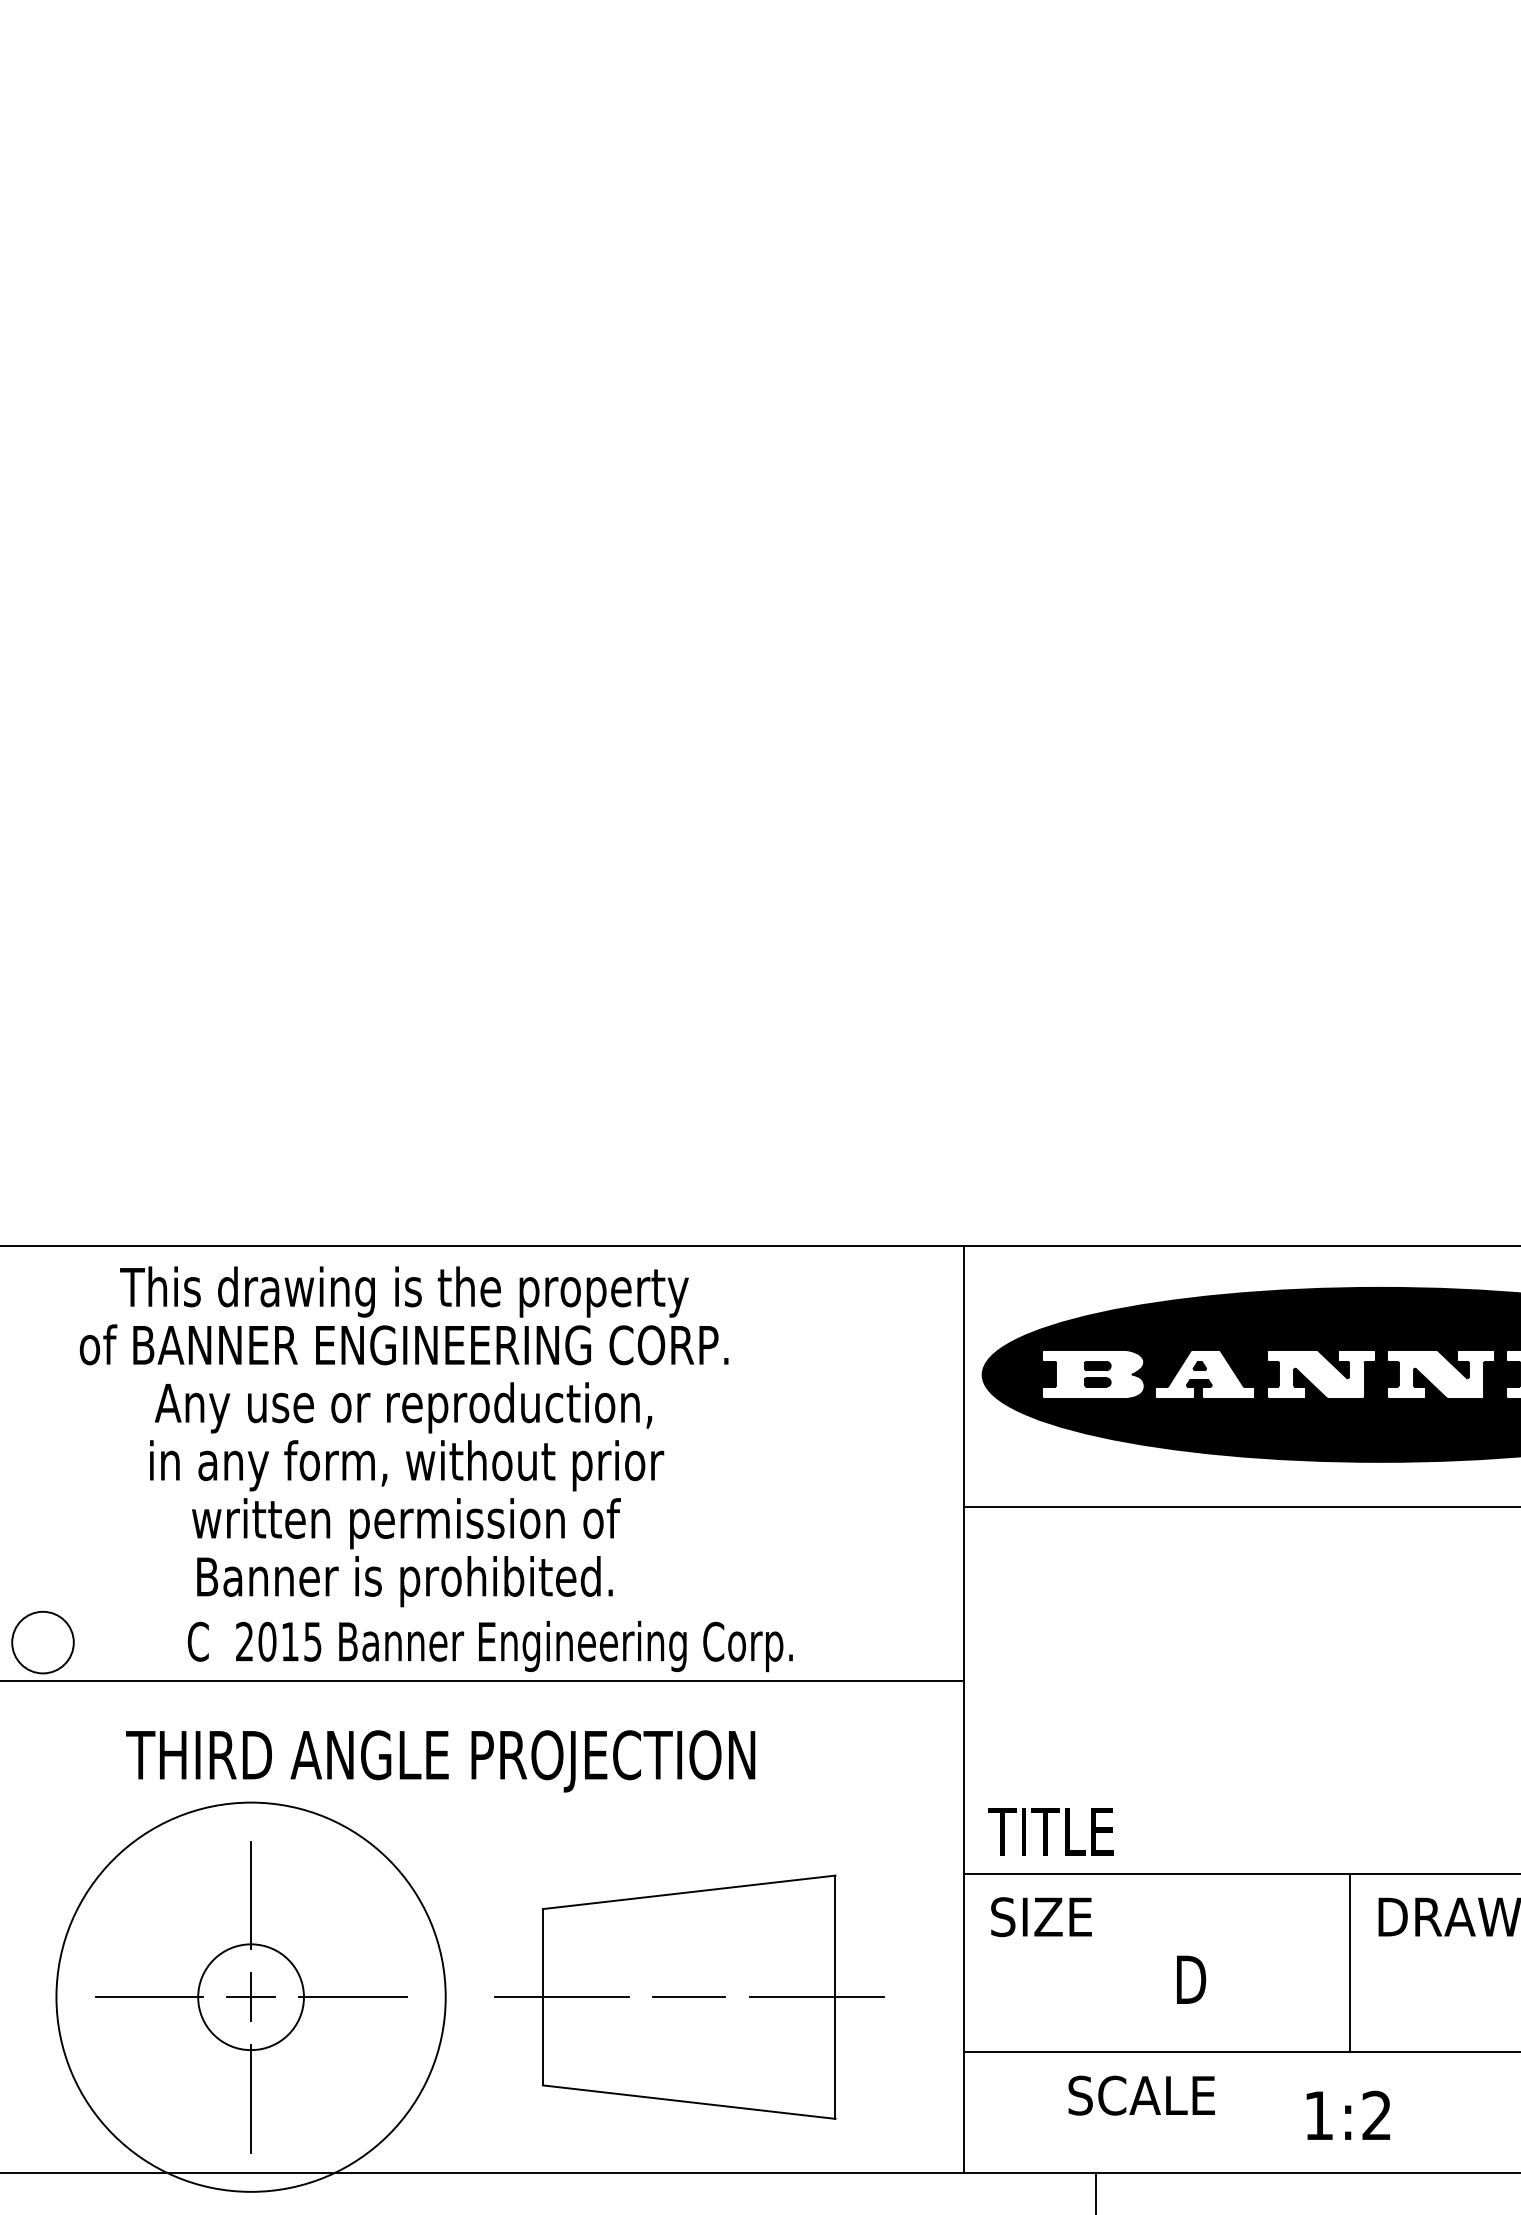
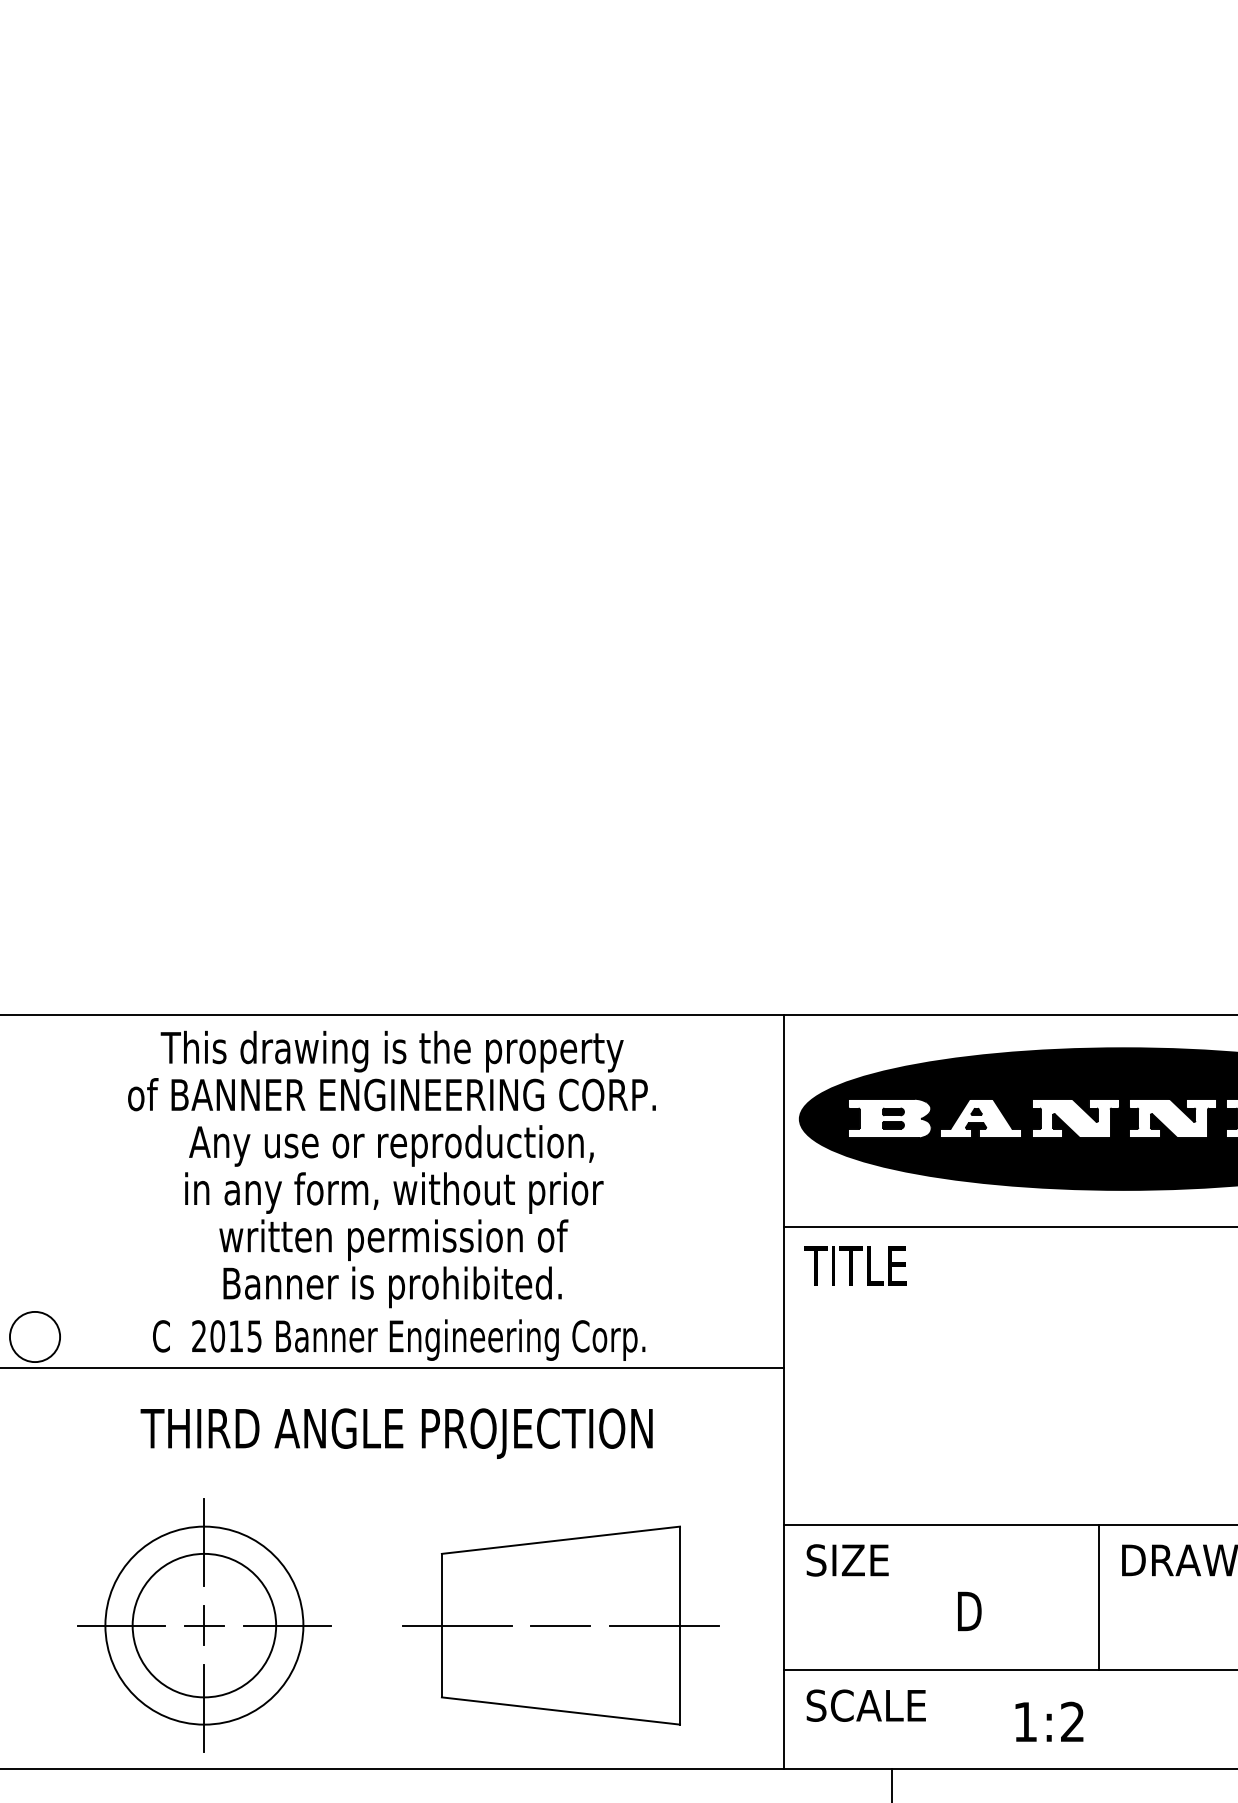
text: (403, 1436) -> (391, 1169), moved
text: (440, 1761) -> (396, 1433), moved
text: (1051, 1831) -> (855, 1265), moved
circle: (251, 1997) -> (204, 1625), size x0.62
circle: (251, 1997) -> (204, 1625), size x1.67
text: (1140, 2095) -> (865, 1705), moved
text: (1348, 2115) -> (1049, 1721), moved

